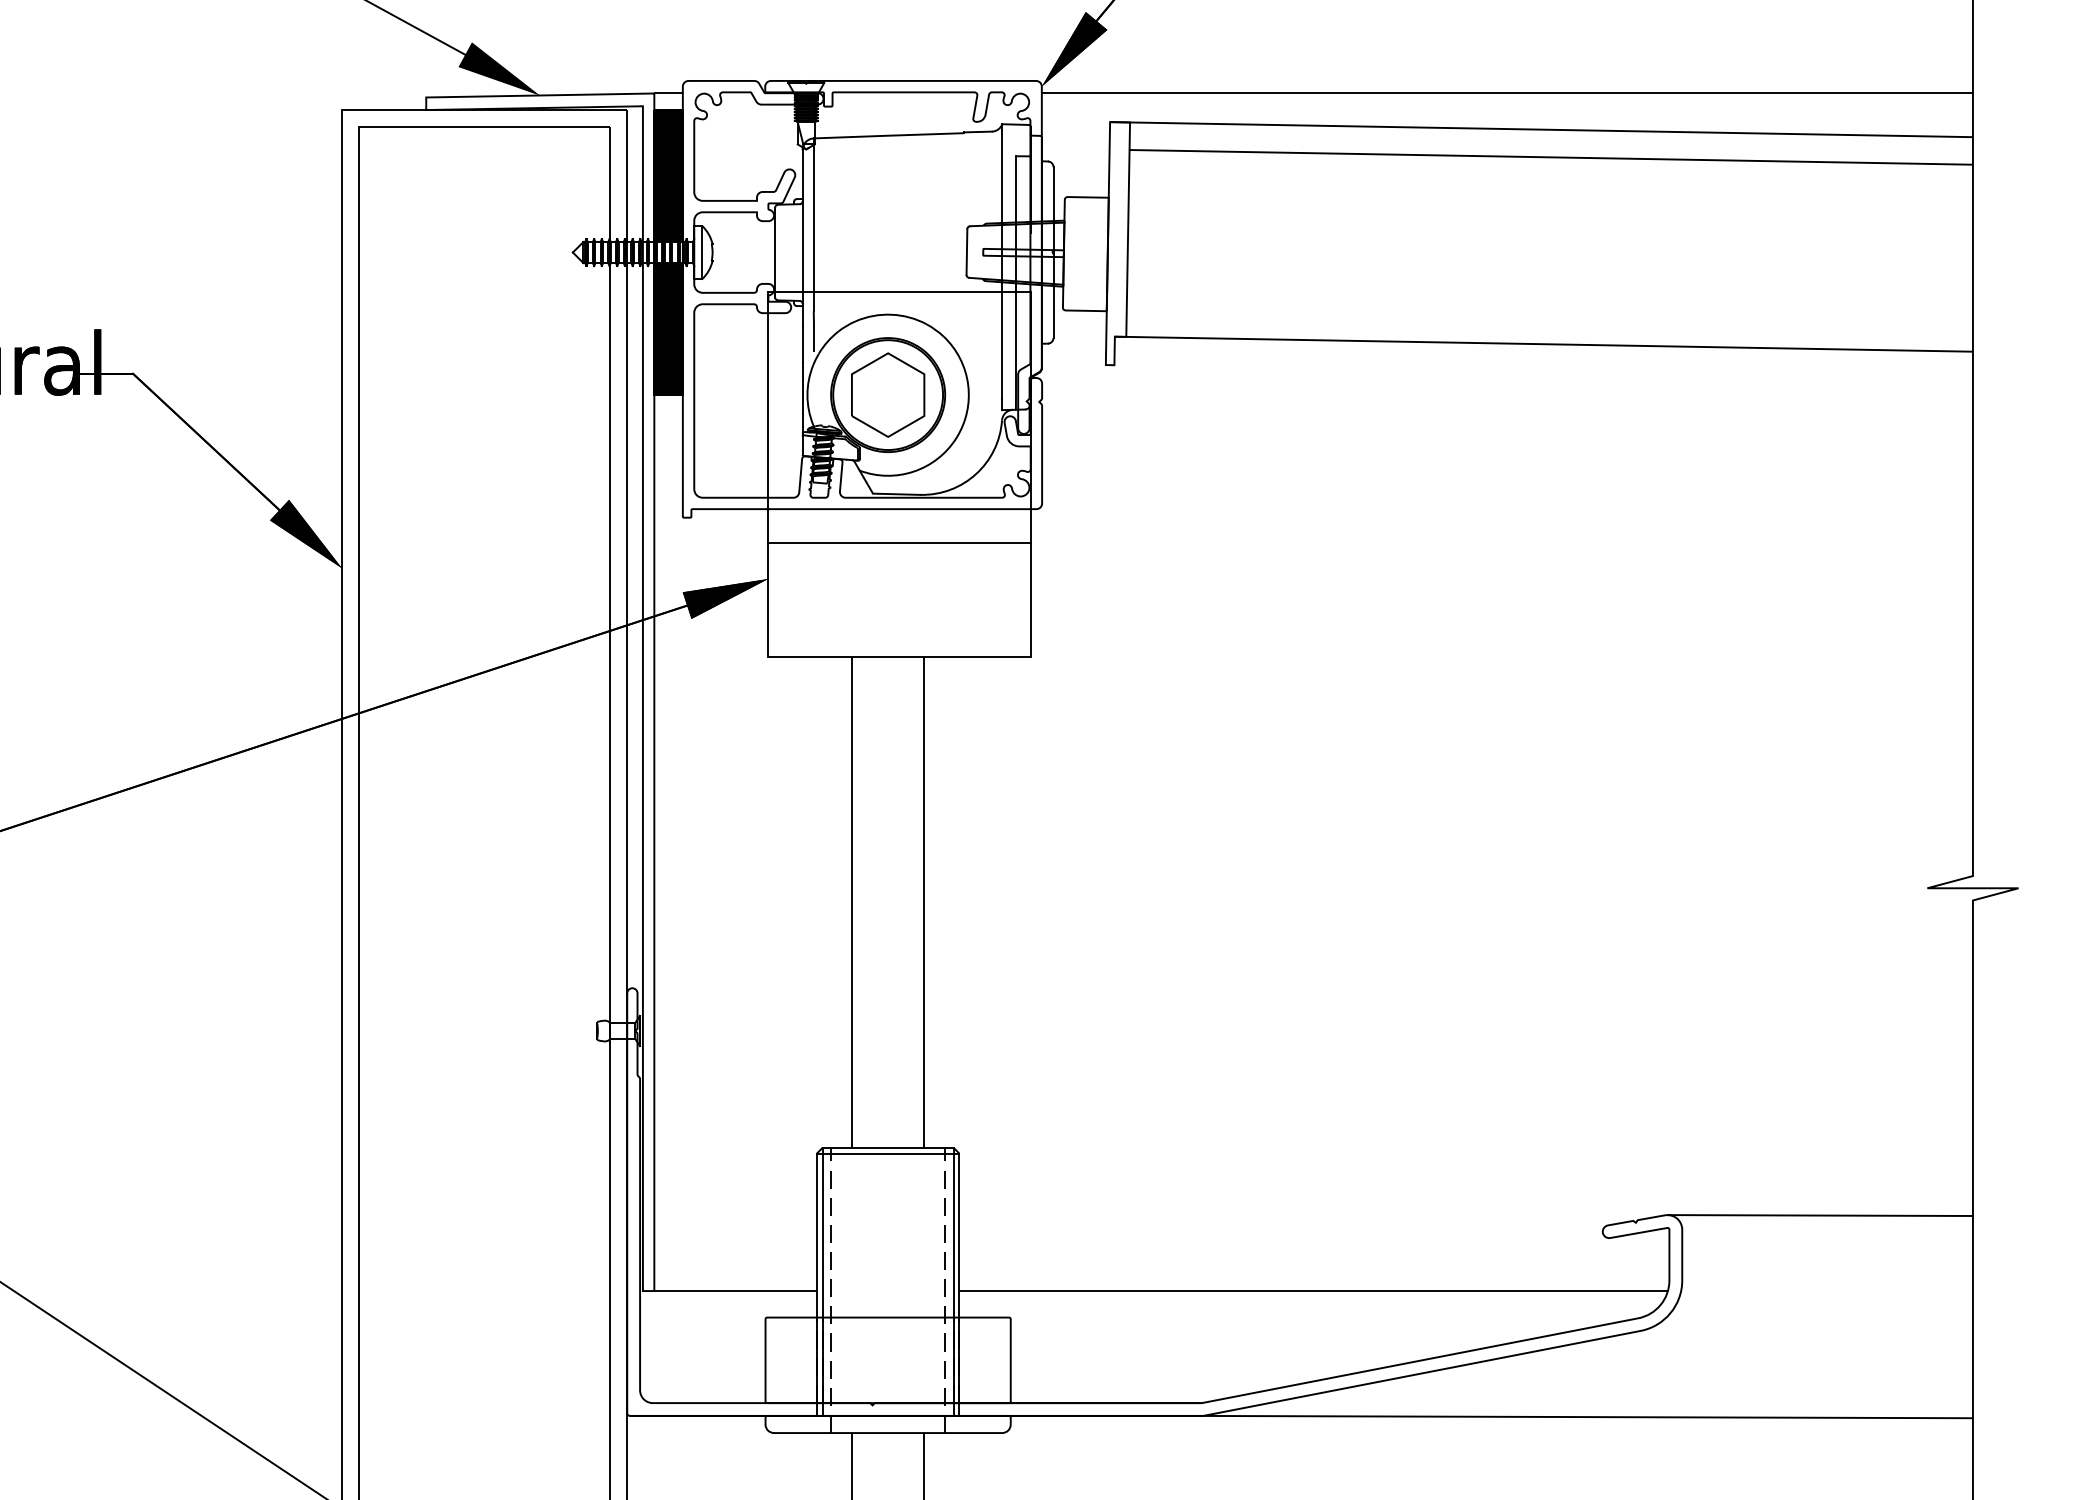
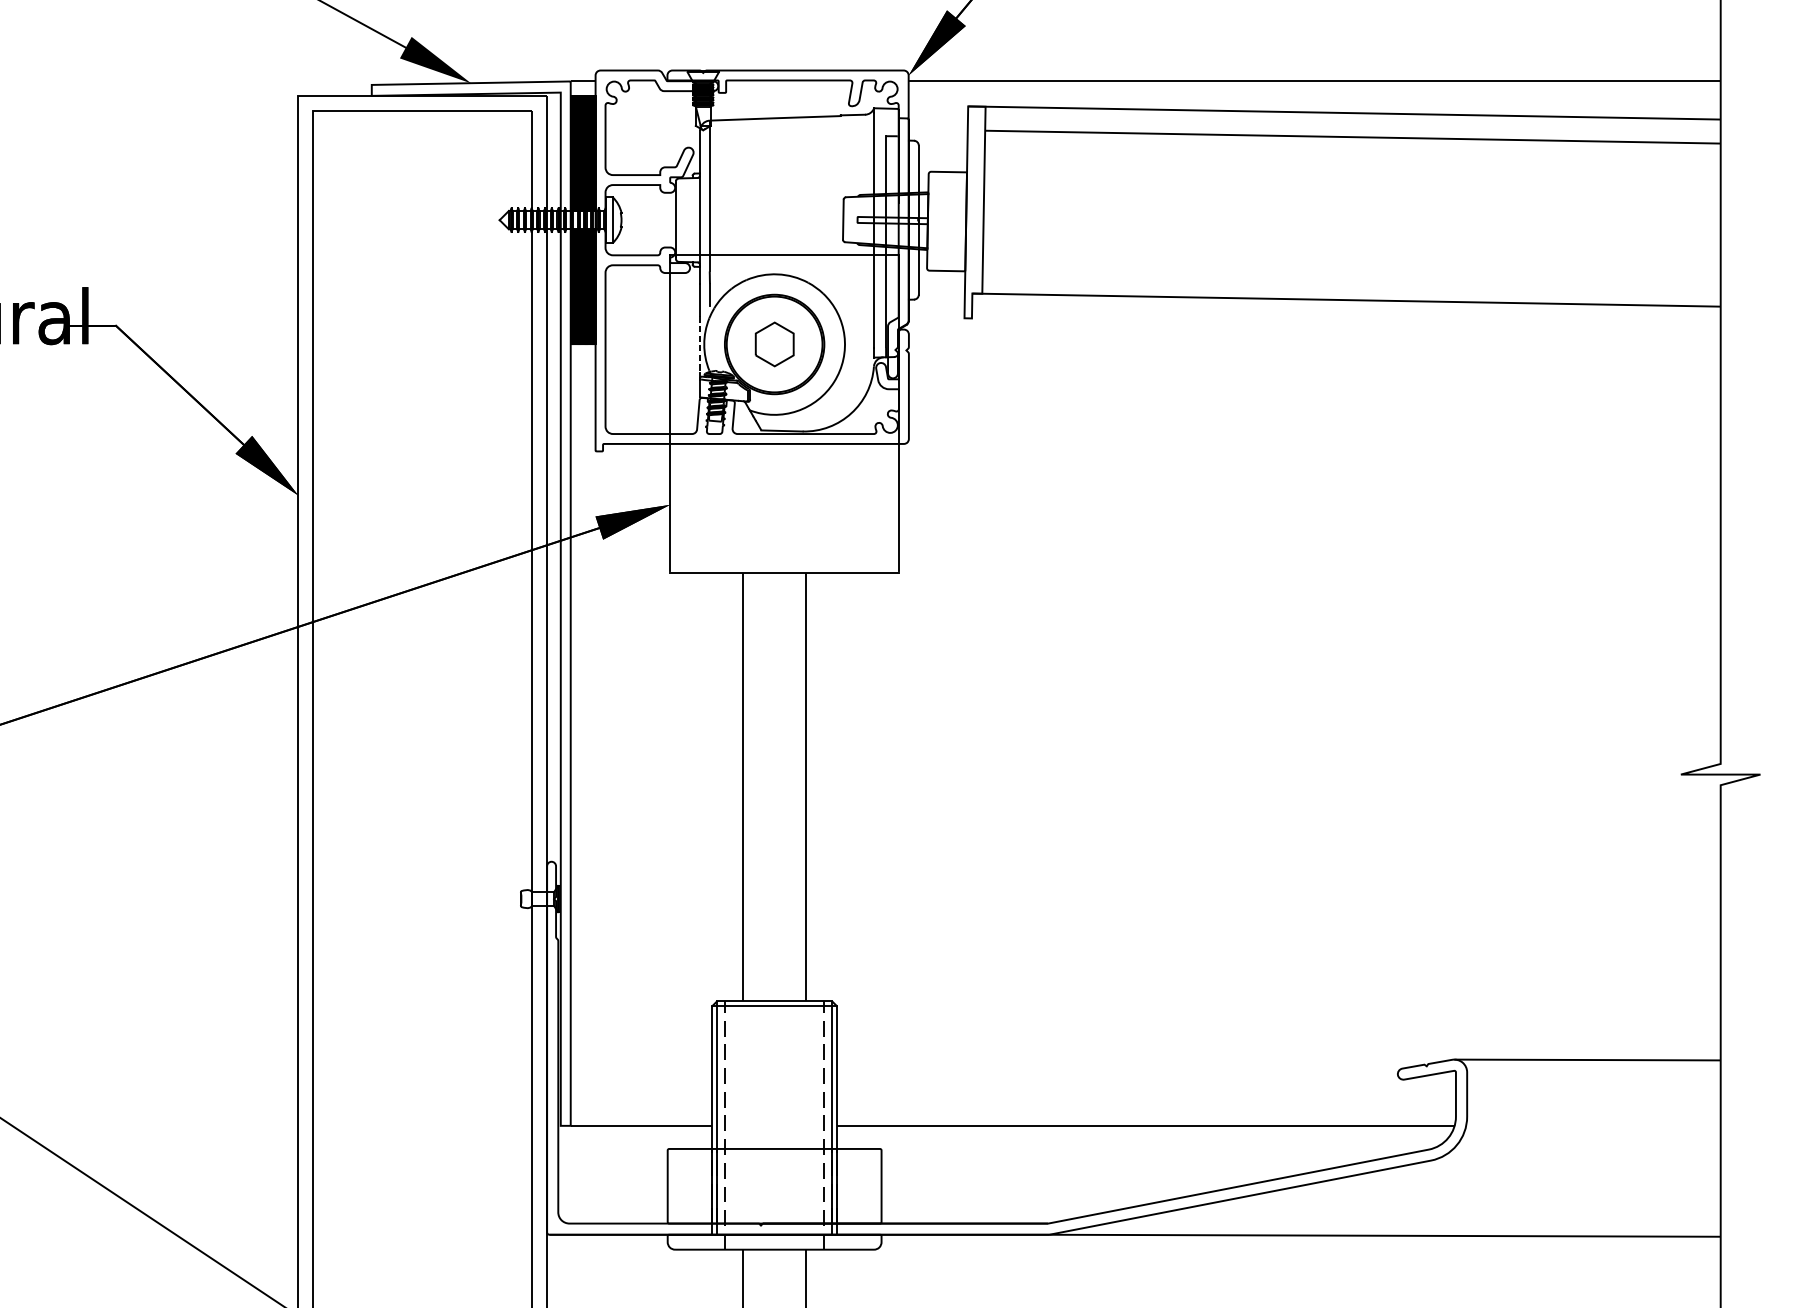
part: (888, 394) -> (774, 343), size x0.6
line: (802, 395) -> (699, 344), solid -> dashed
line: (899, 543) -> (784, 473), removed

